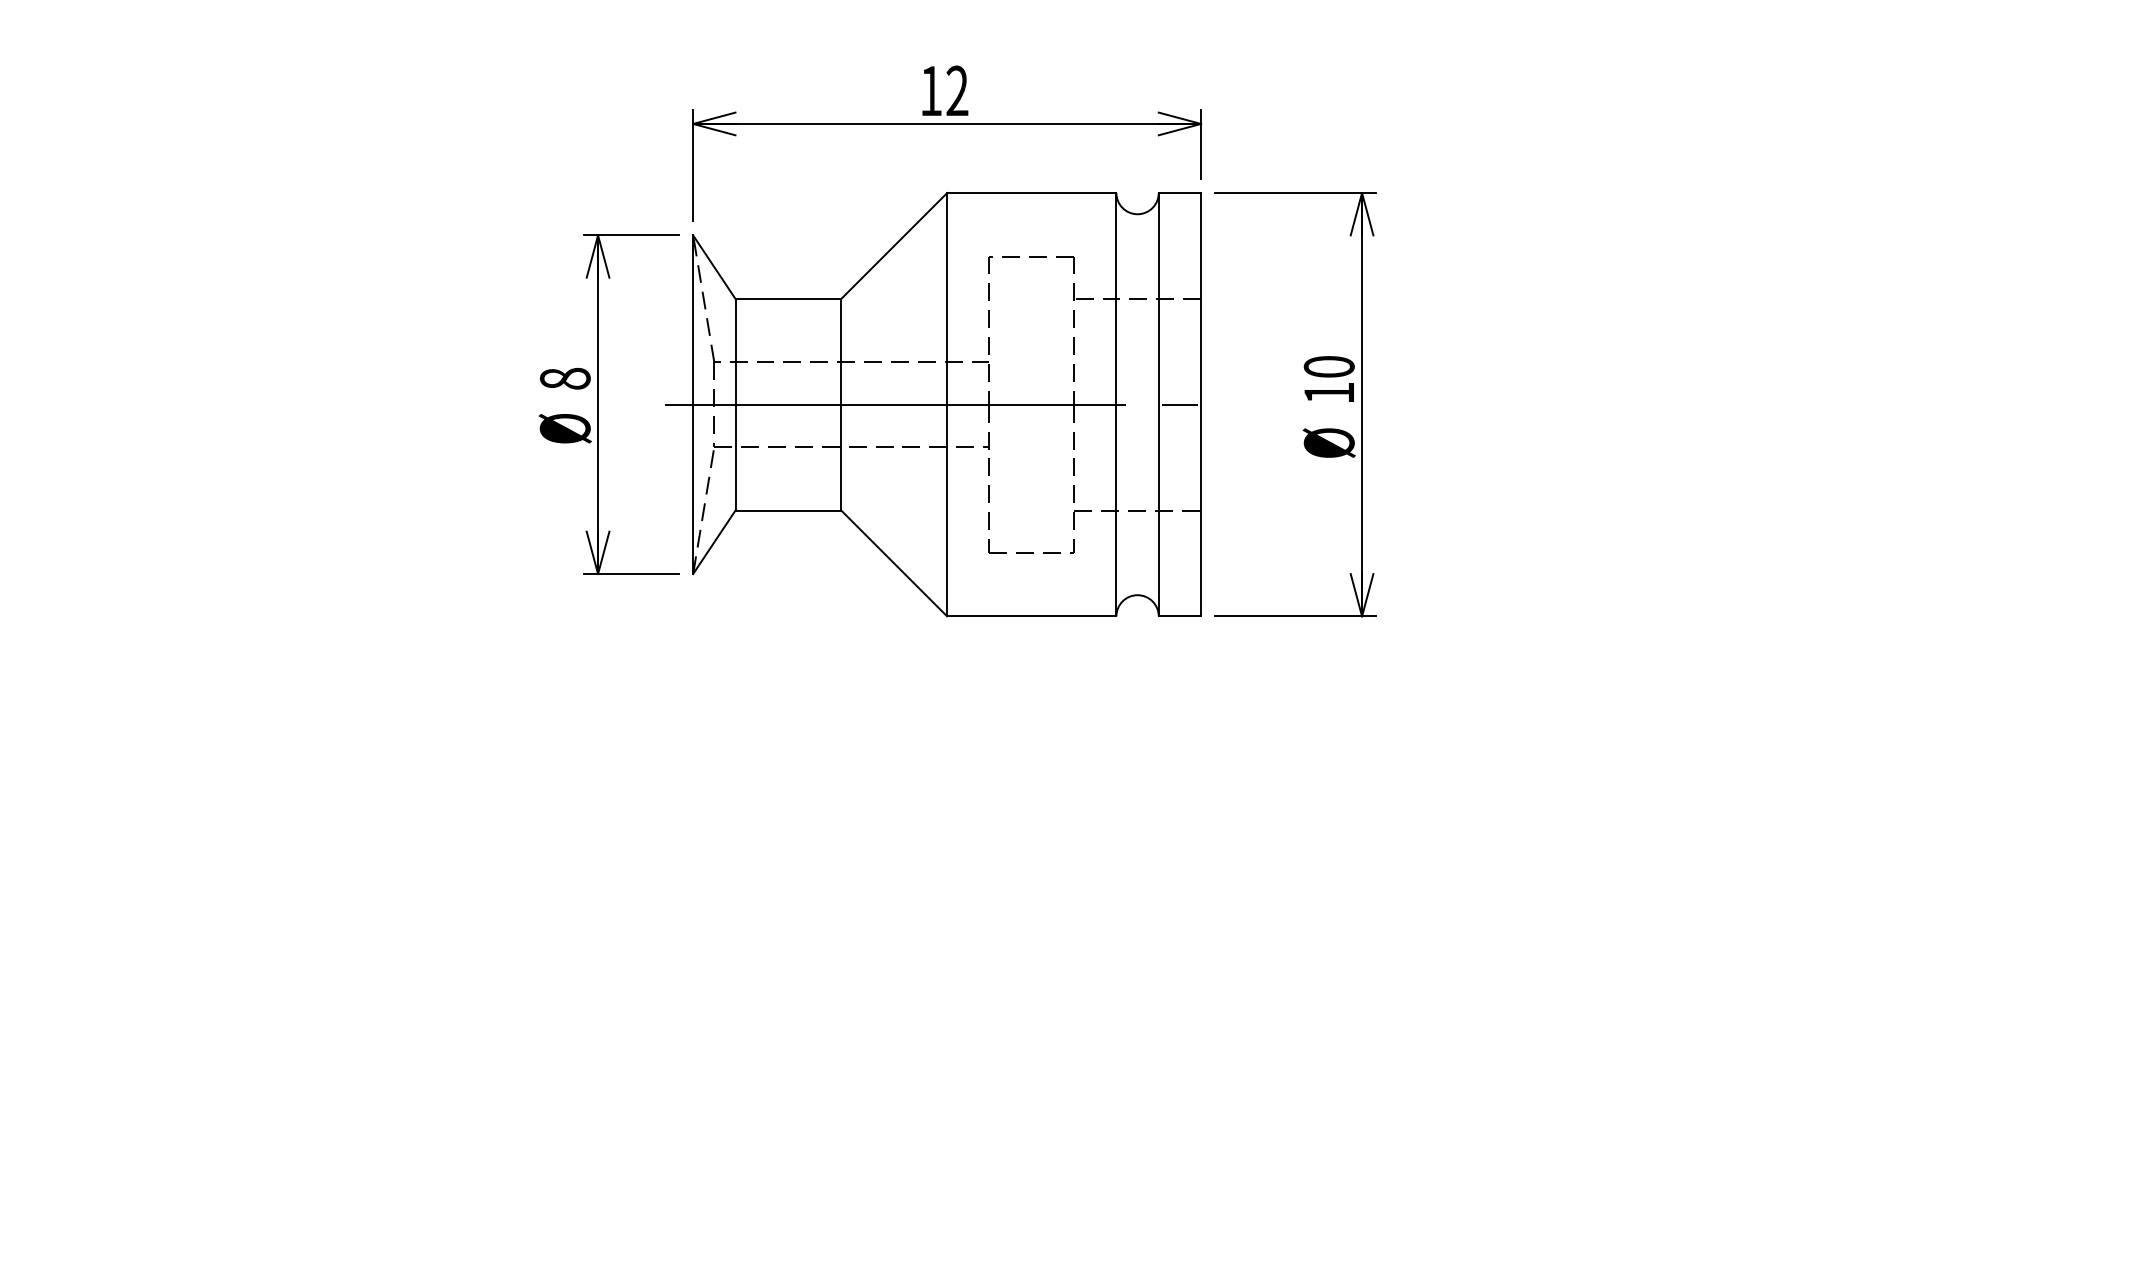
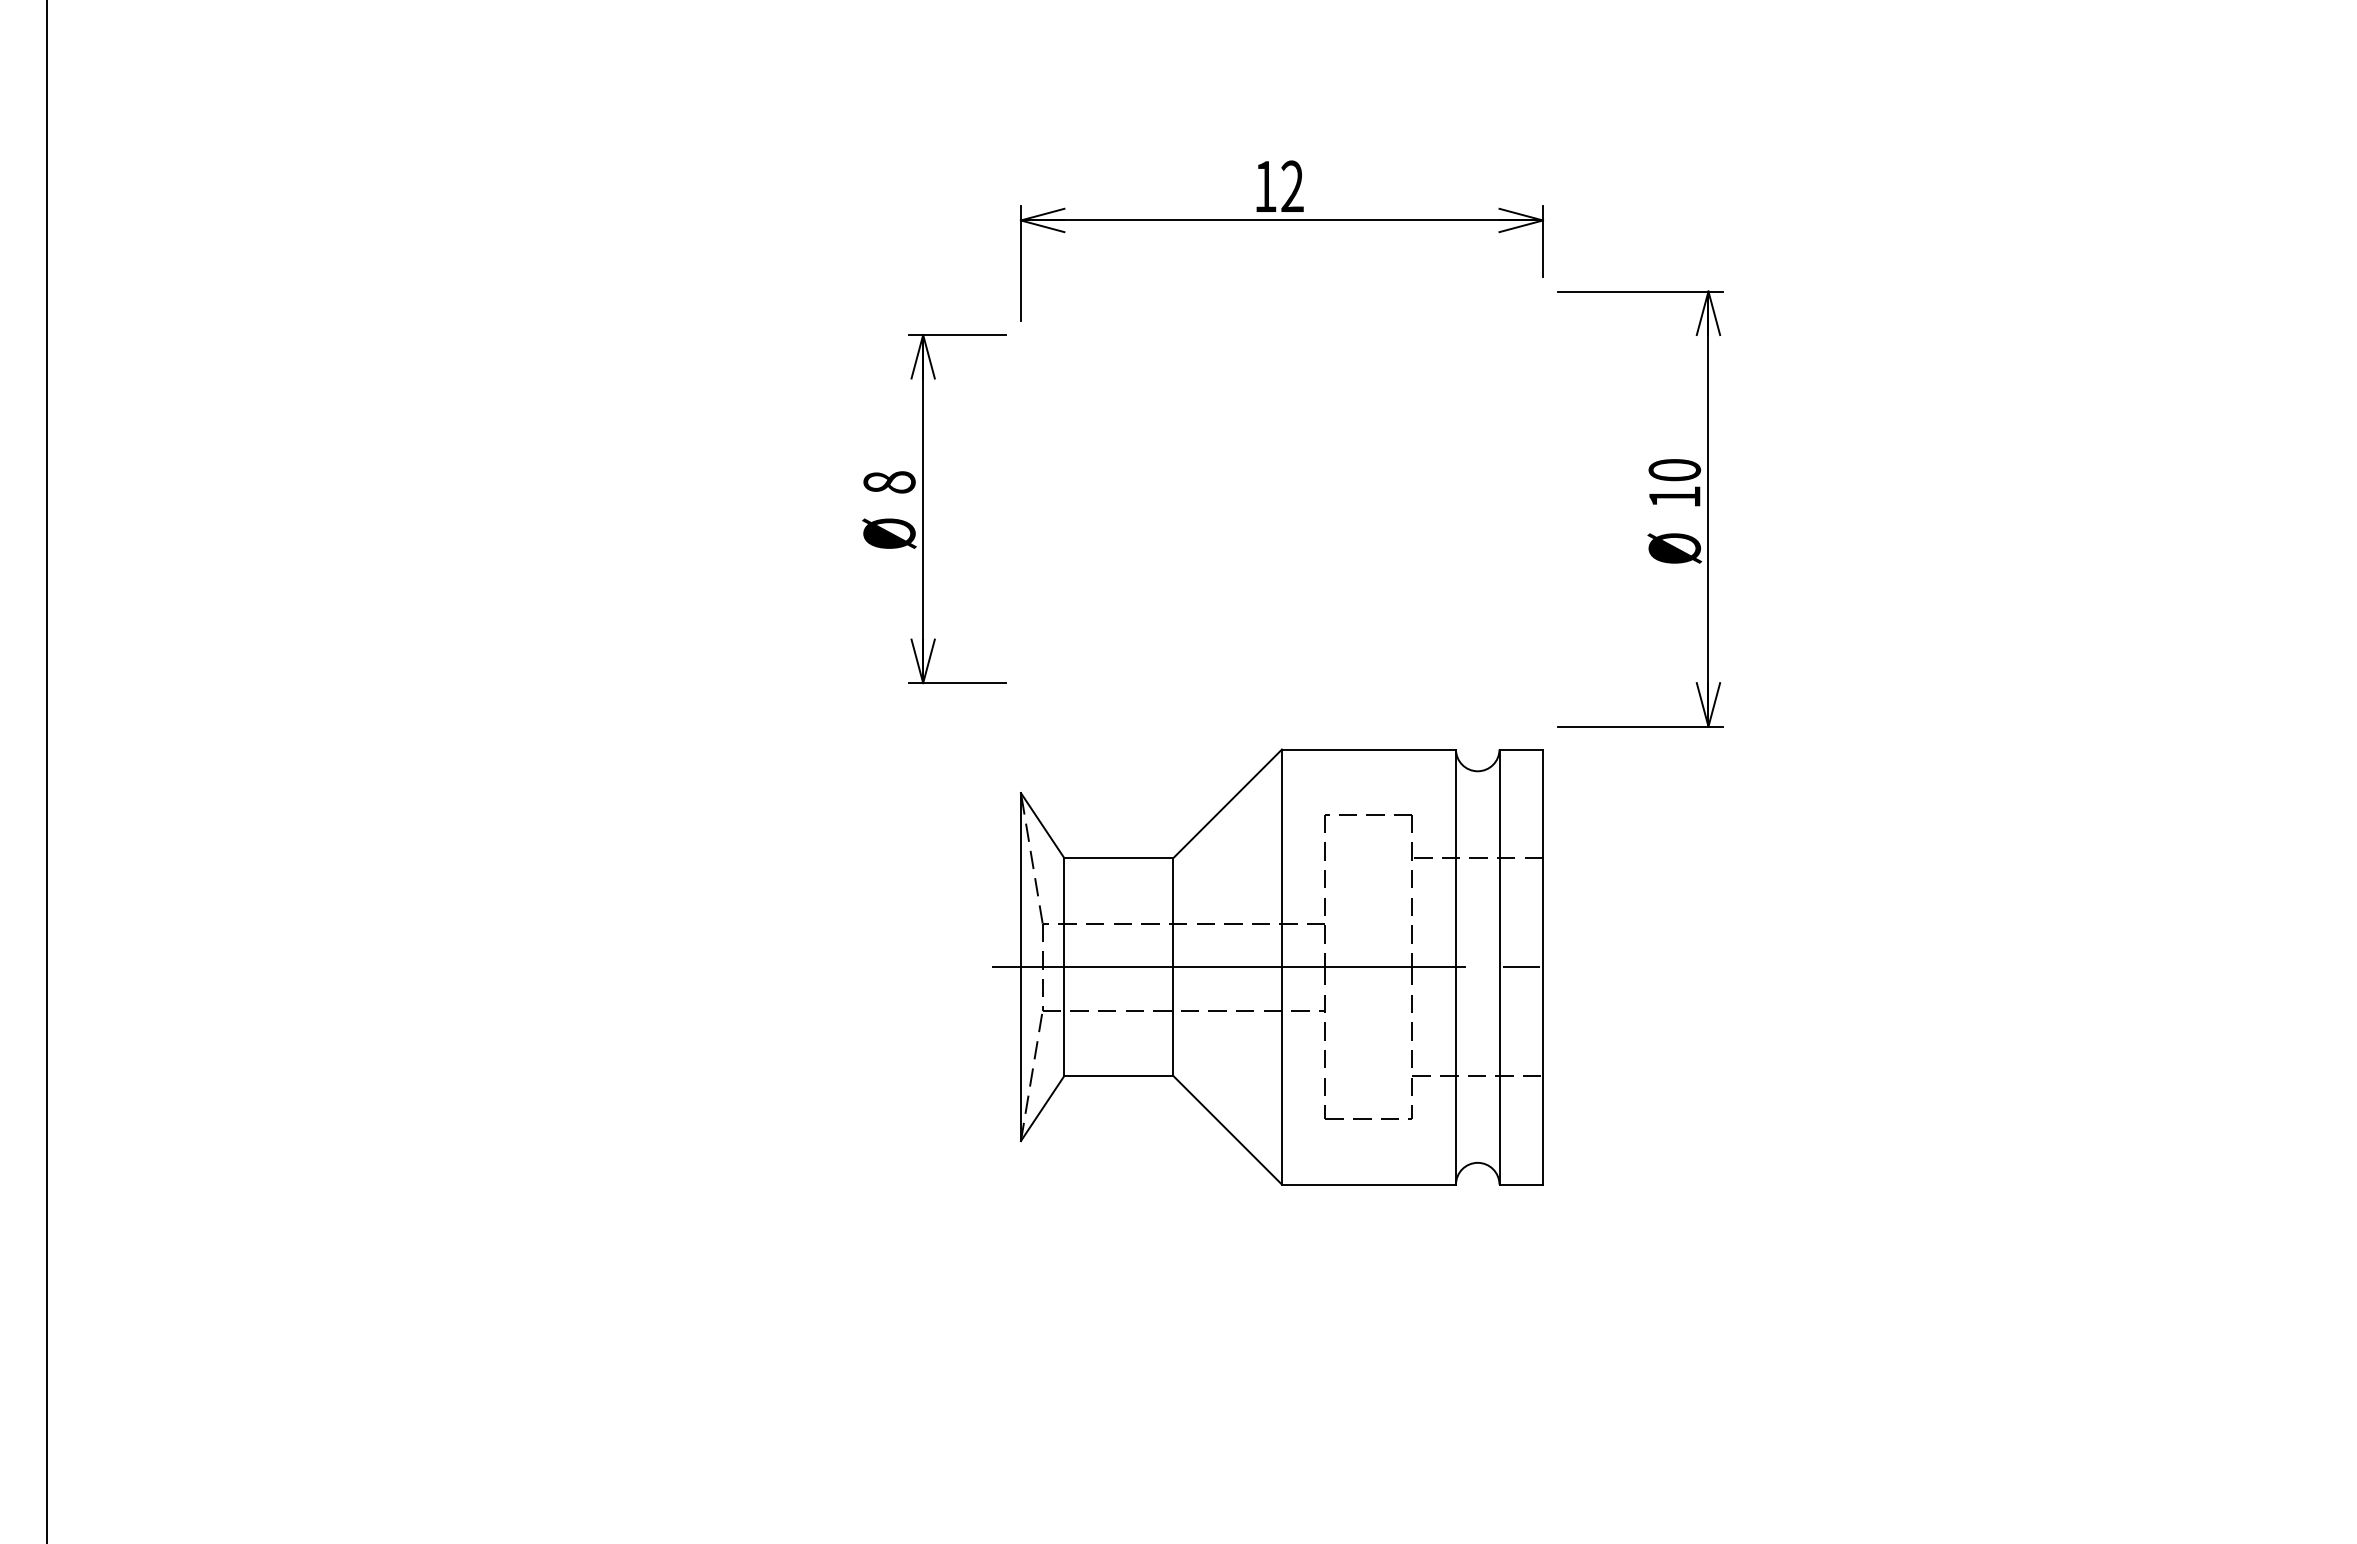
part: (933, 404) -> (1267, 966), moved

